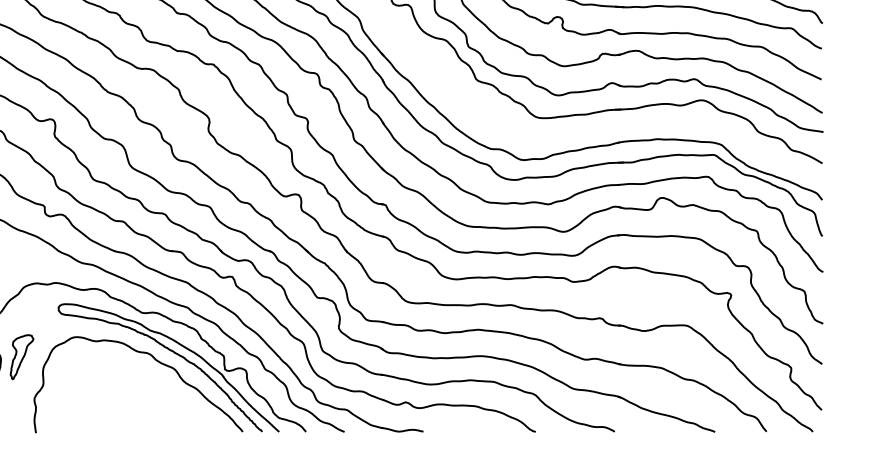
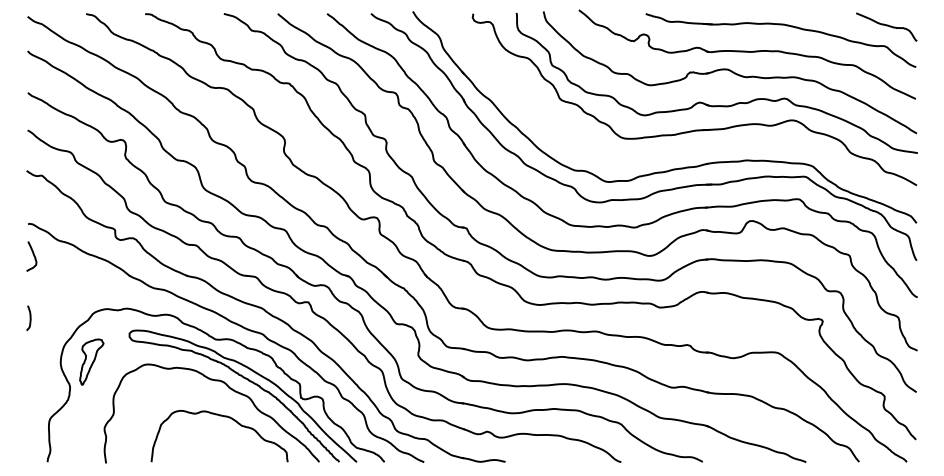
part: (21, 356) -> (91, 361), moved
curve: (150, 388) -> (224, 417), added

